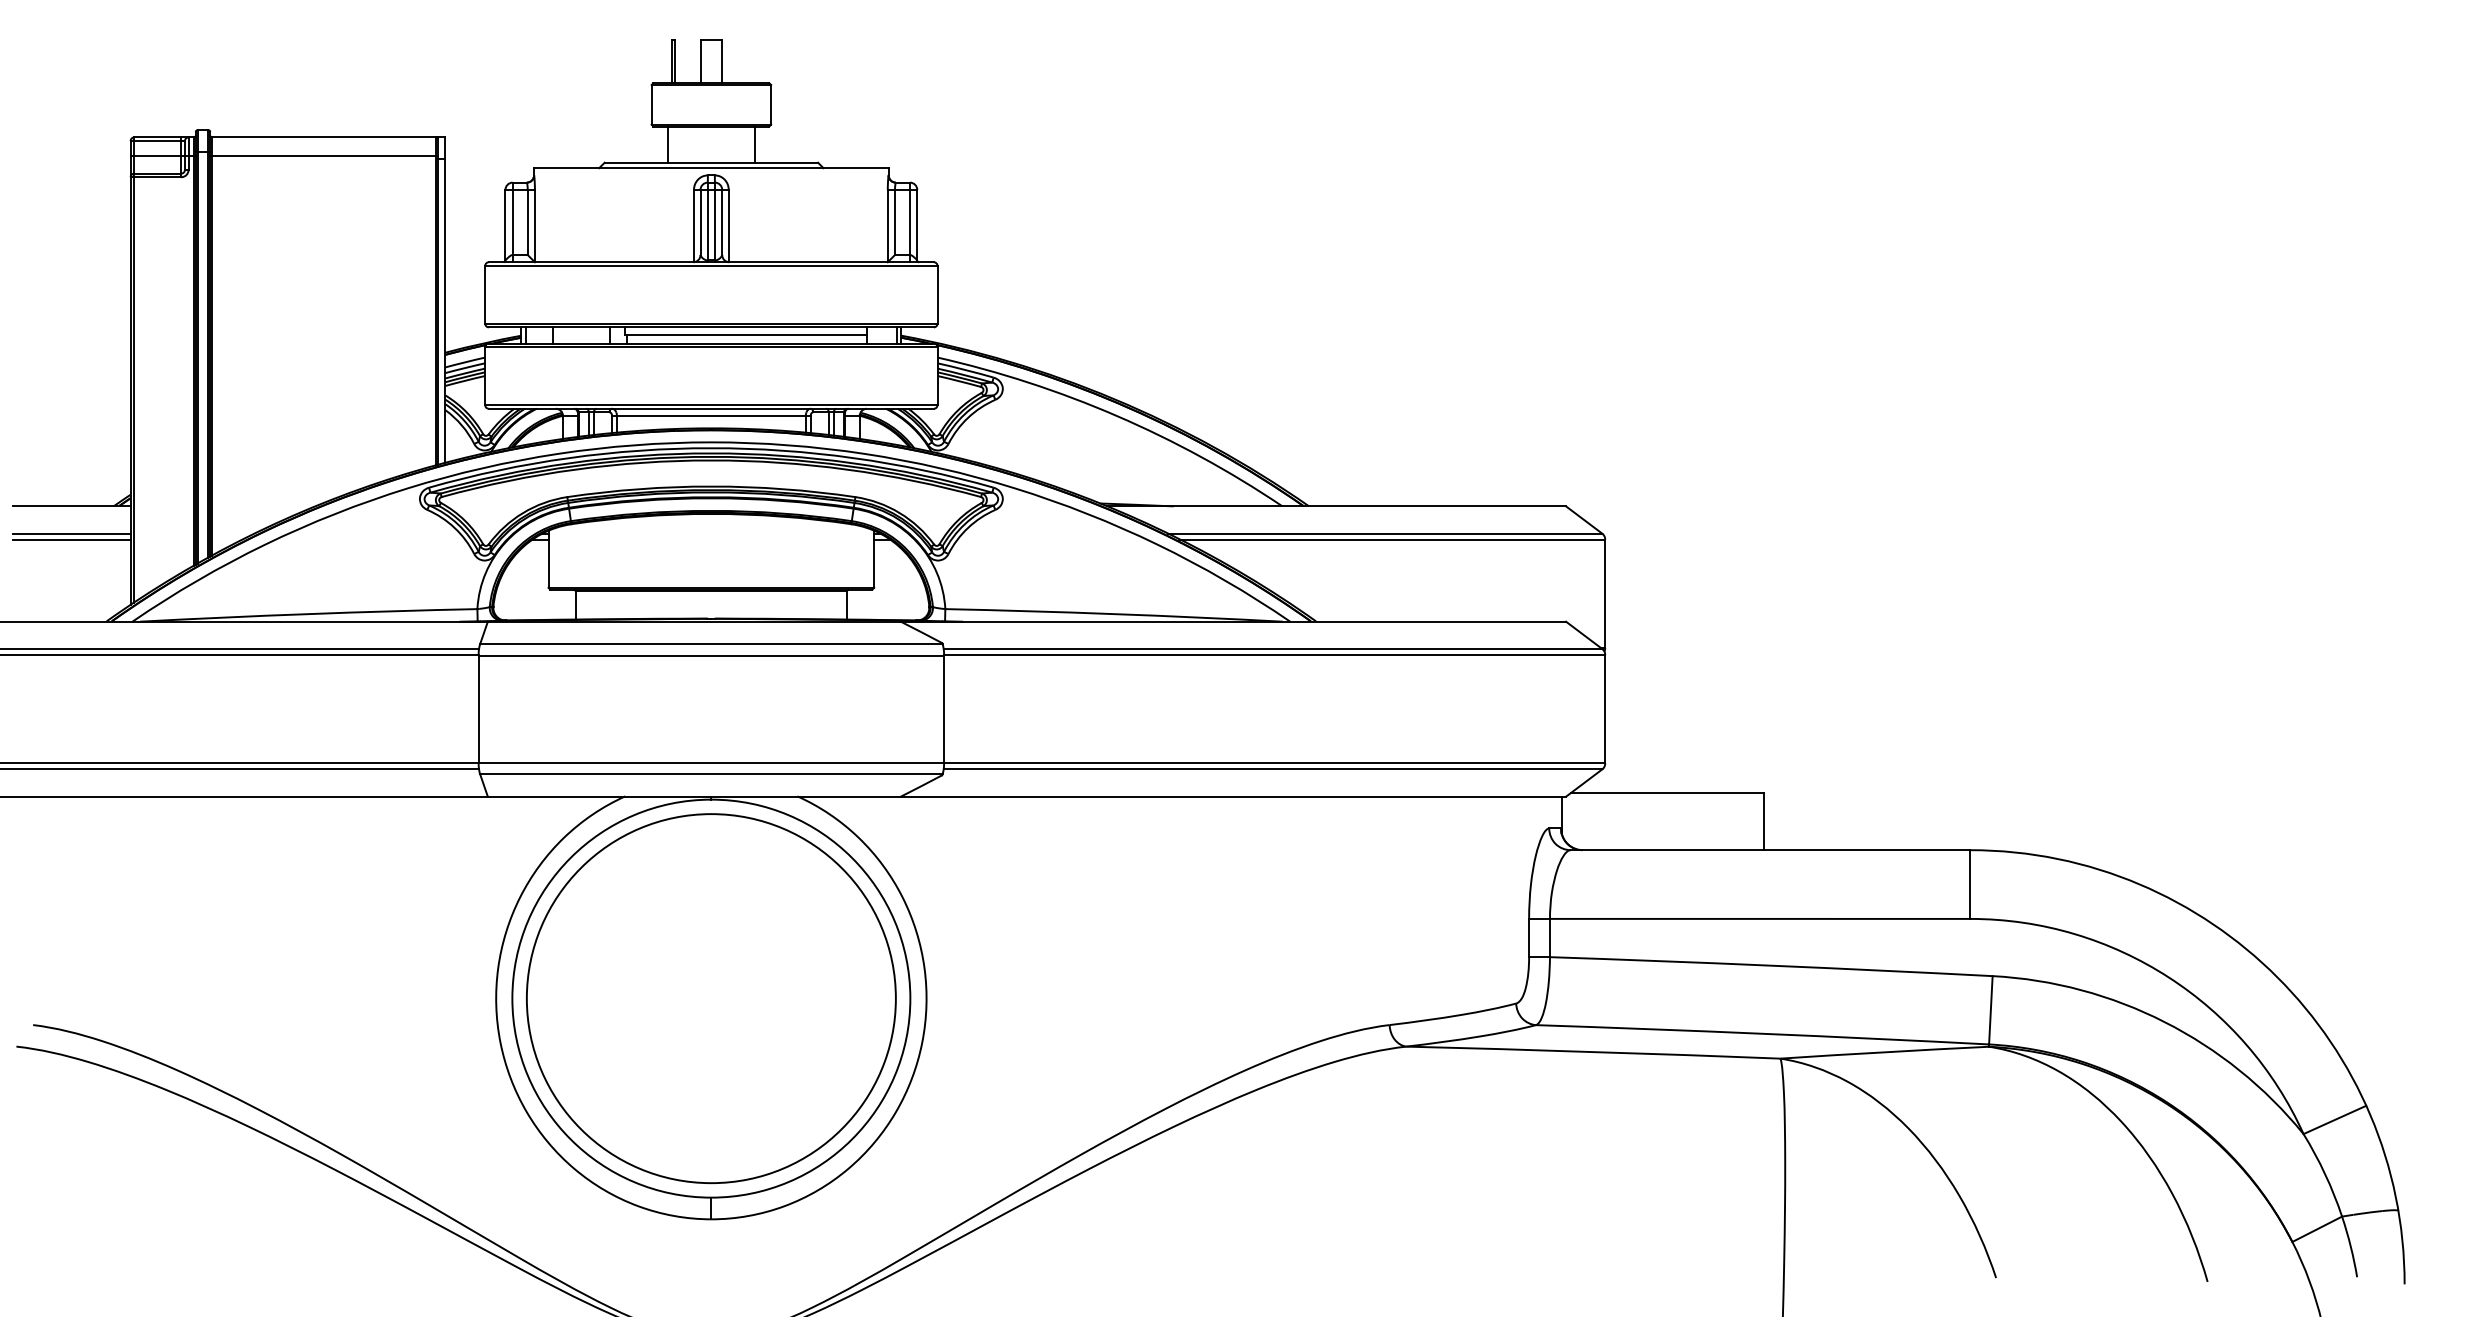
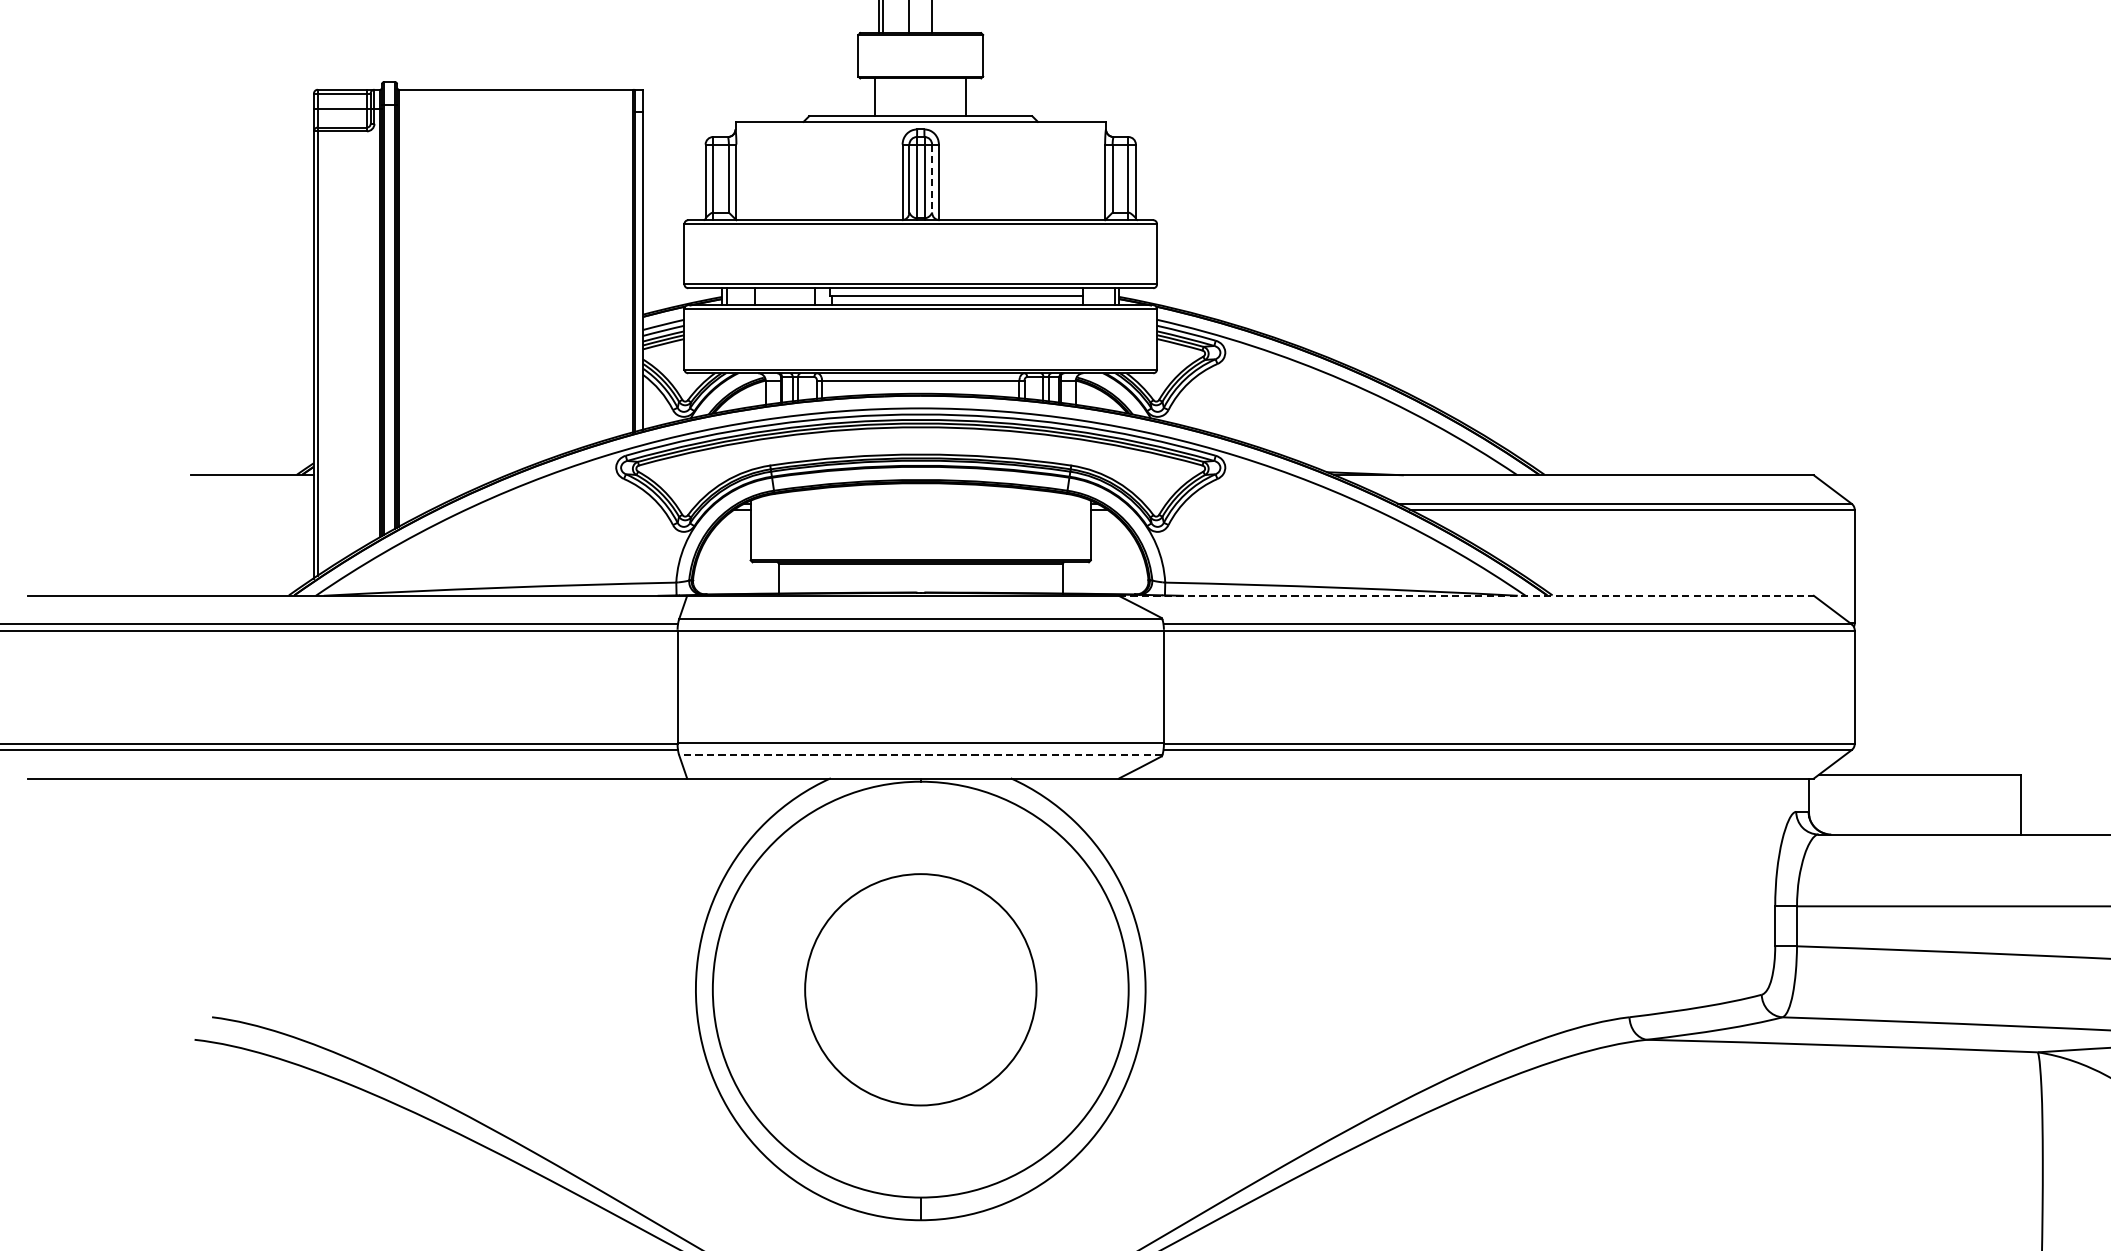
line: (324, 155) -> (516, 108), removed
line: (722, 222) -> (932, 178), solid -> dashed
line: (71, 533) -> (252, 503), removed
line: (71, 539) -> (252, 509), removed
line: (1233, 621) -> (1466, 595), solid -> dashed
line: (710, 774) -> (919, 755), solid -> dashed
circle: (711, 998) -> (920, 989), size x0.6

